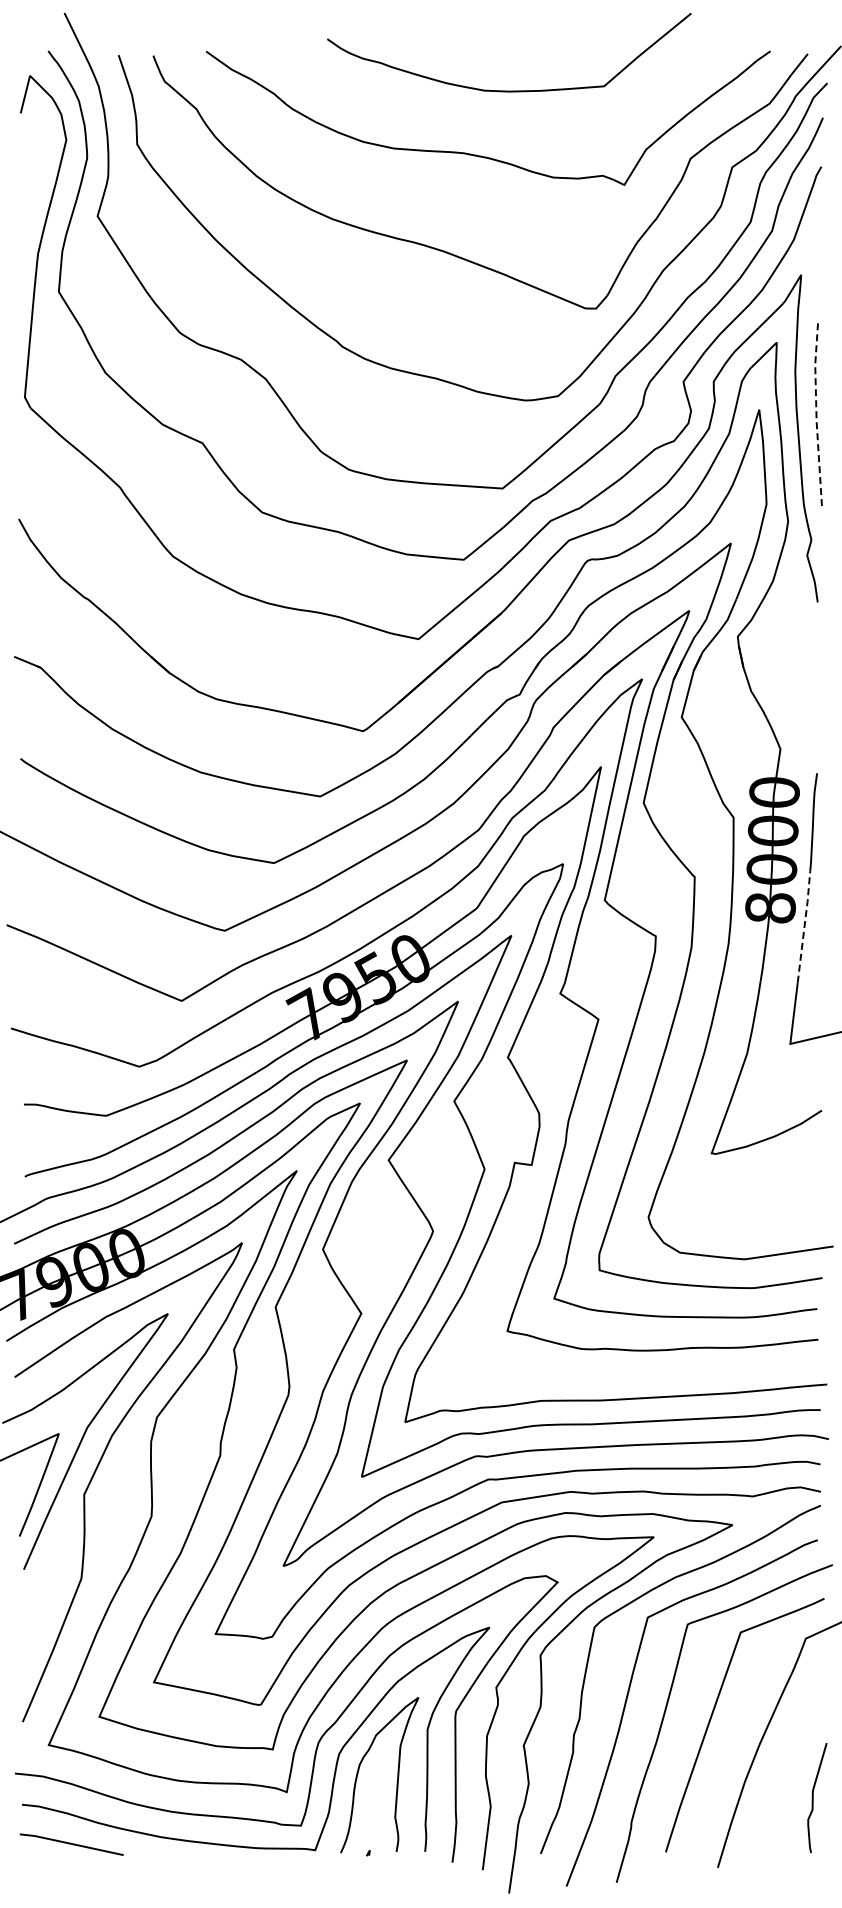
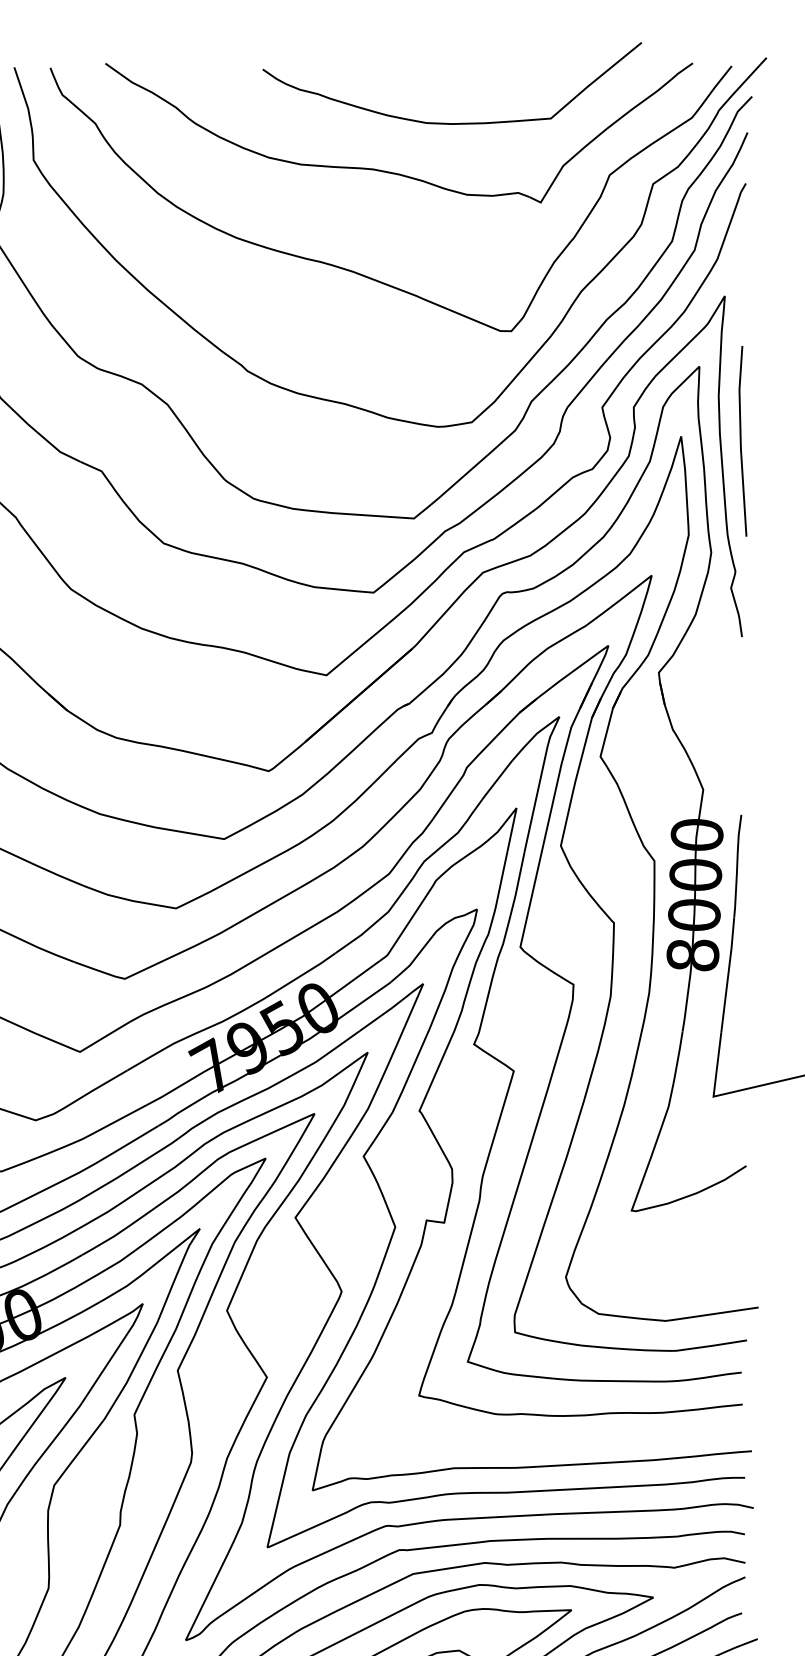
curve: (509, 90) -> (452, 122), moved
line: (816, 413) -> (740, 440), dashed -> solid
line: (804, 926) -> (728, 974), dashed -> solid

